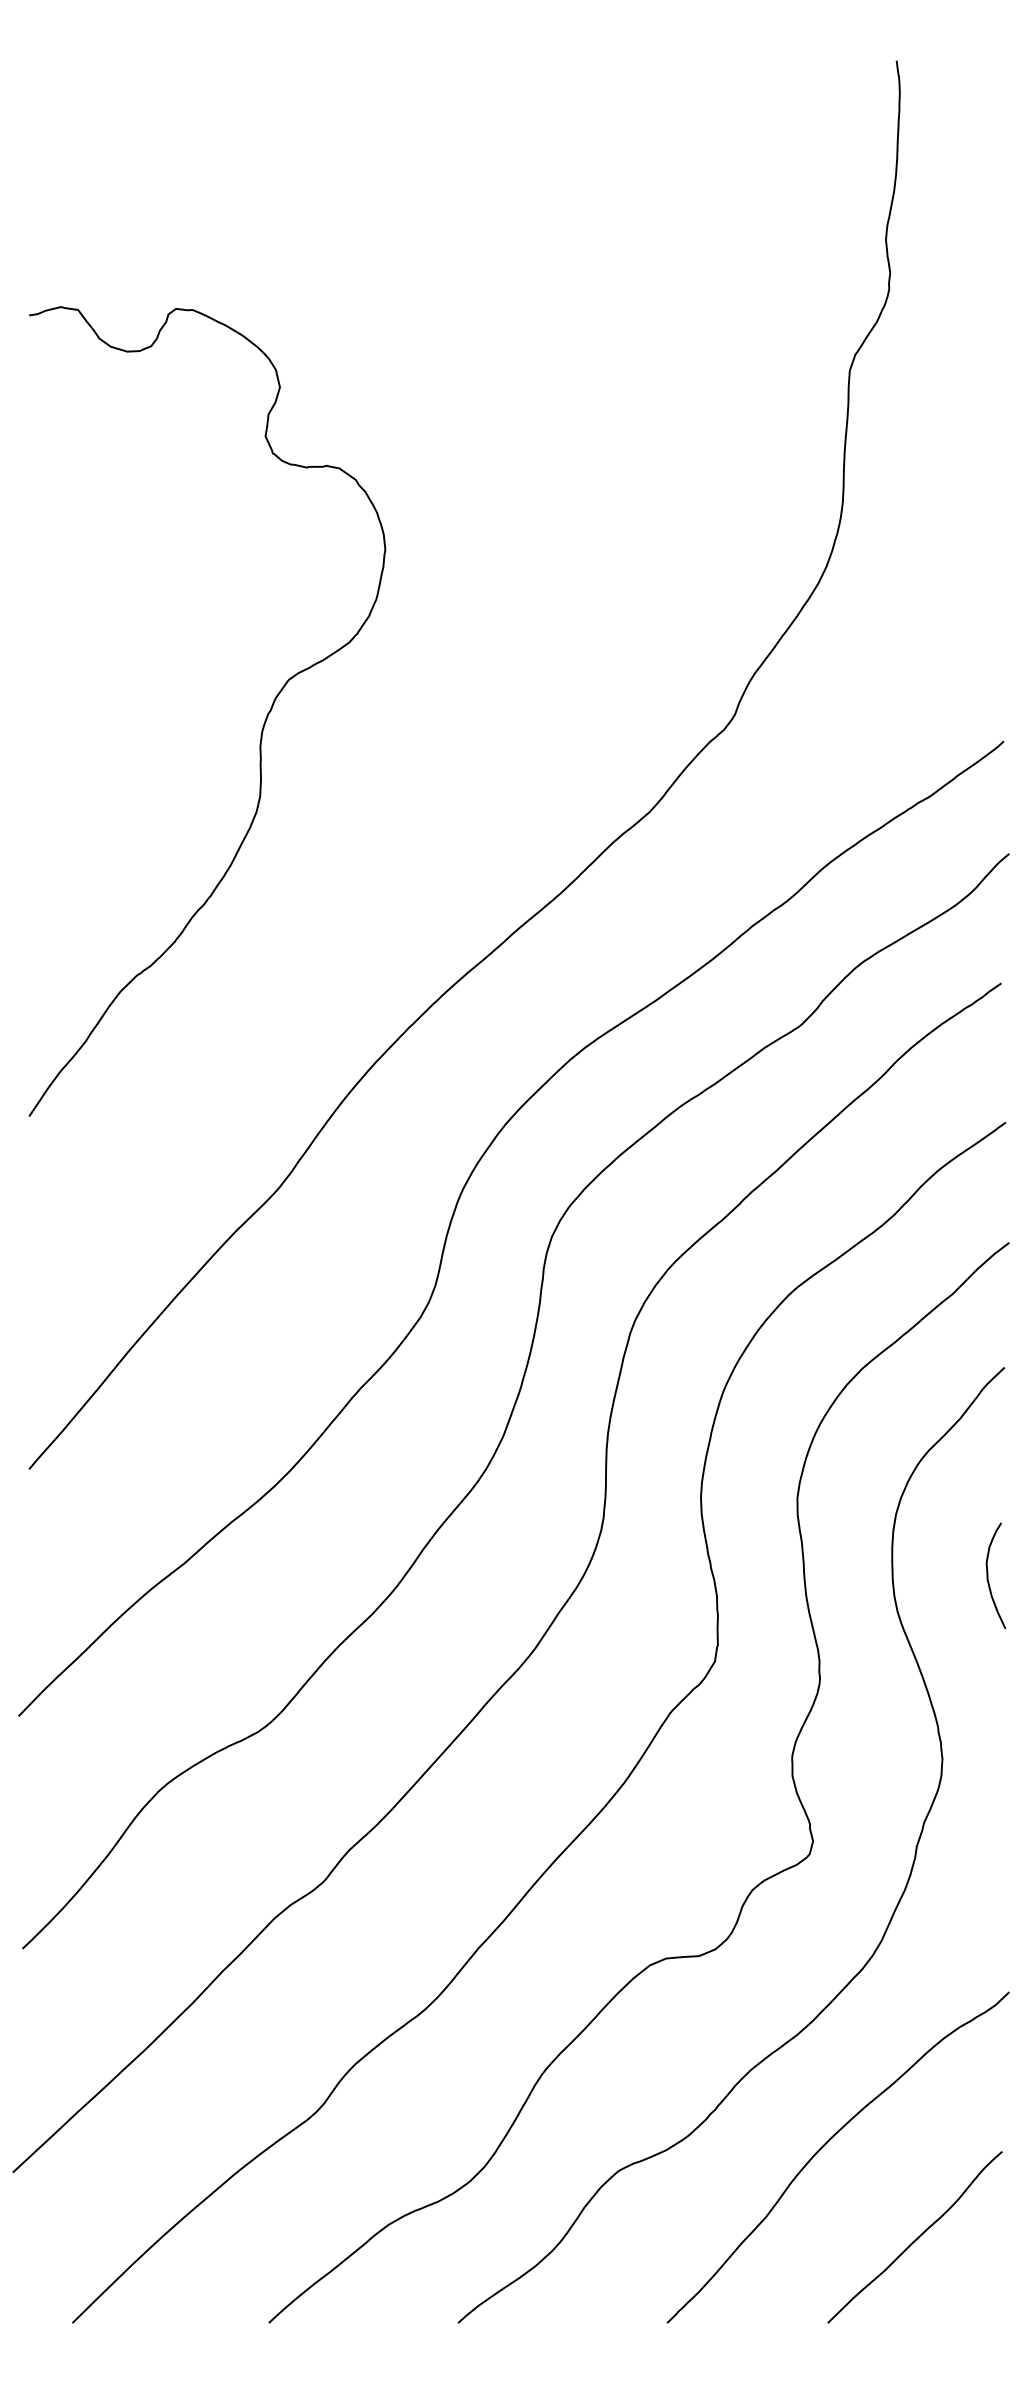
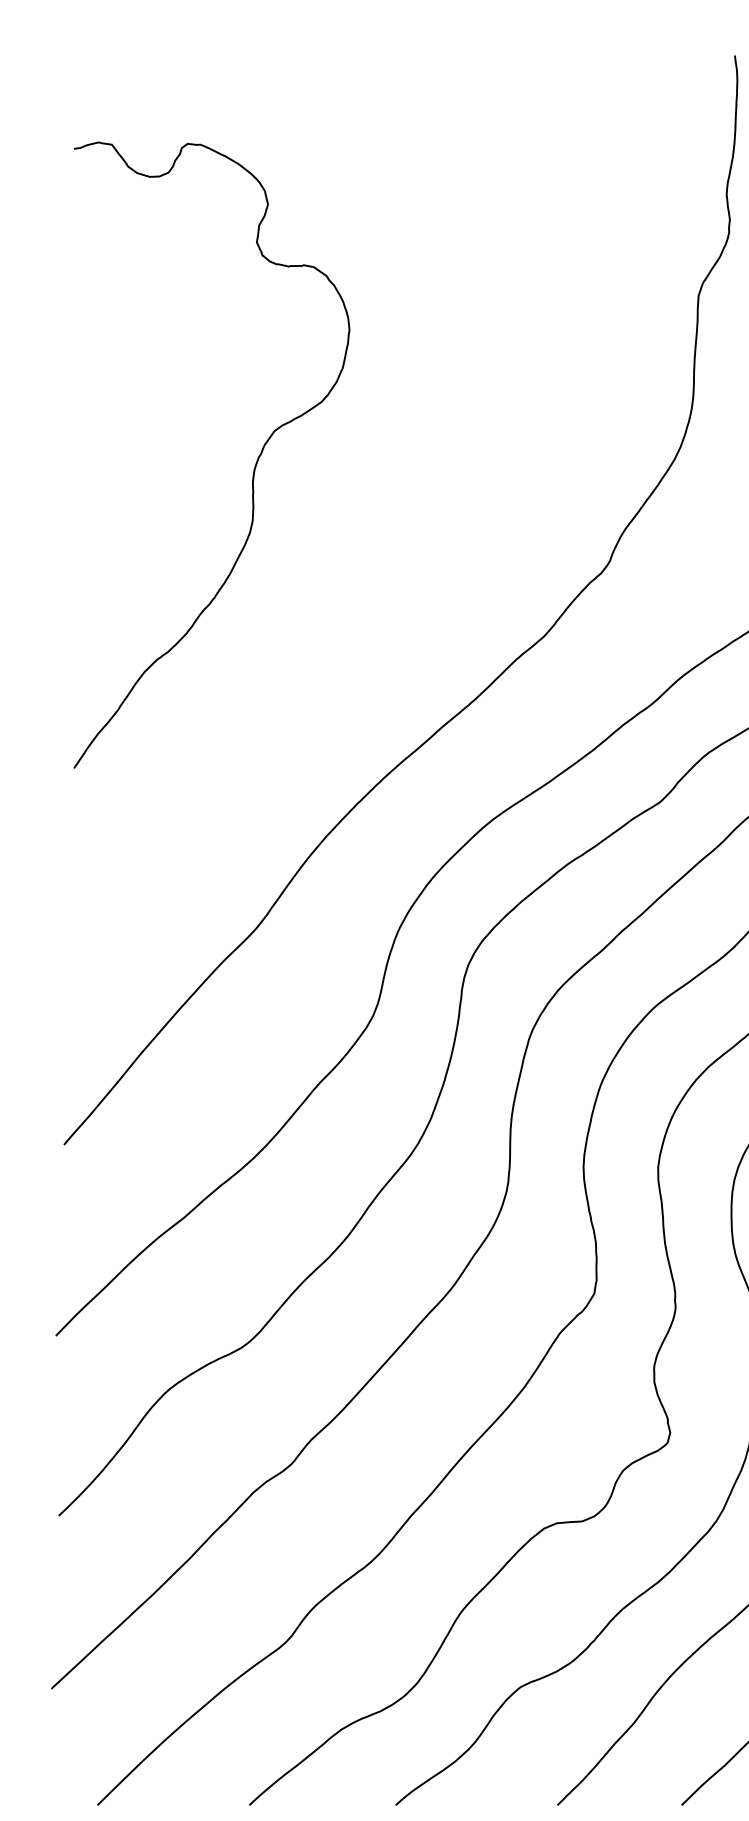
curve: (262, 726) -> (254, 466), moved

